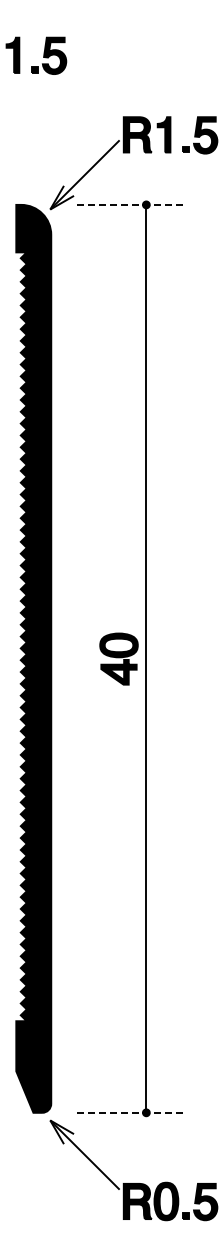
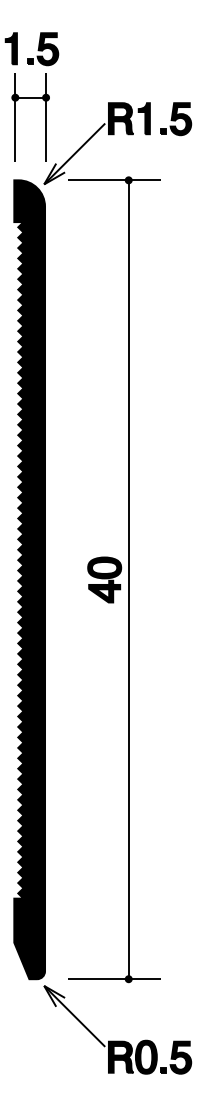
part: (18, 133) -> (16, 117), added
line: (129, 204) -> (113, 179), dashed -> solid
line: (129, 1112) -> (113, 978), dashed -> solid

